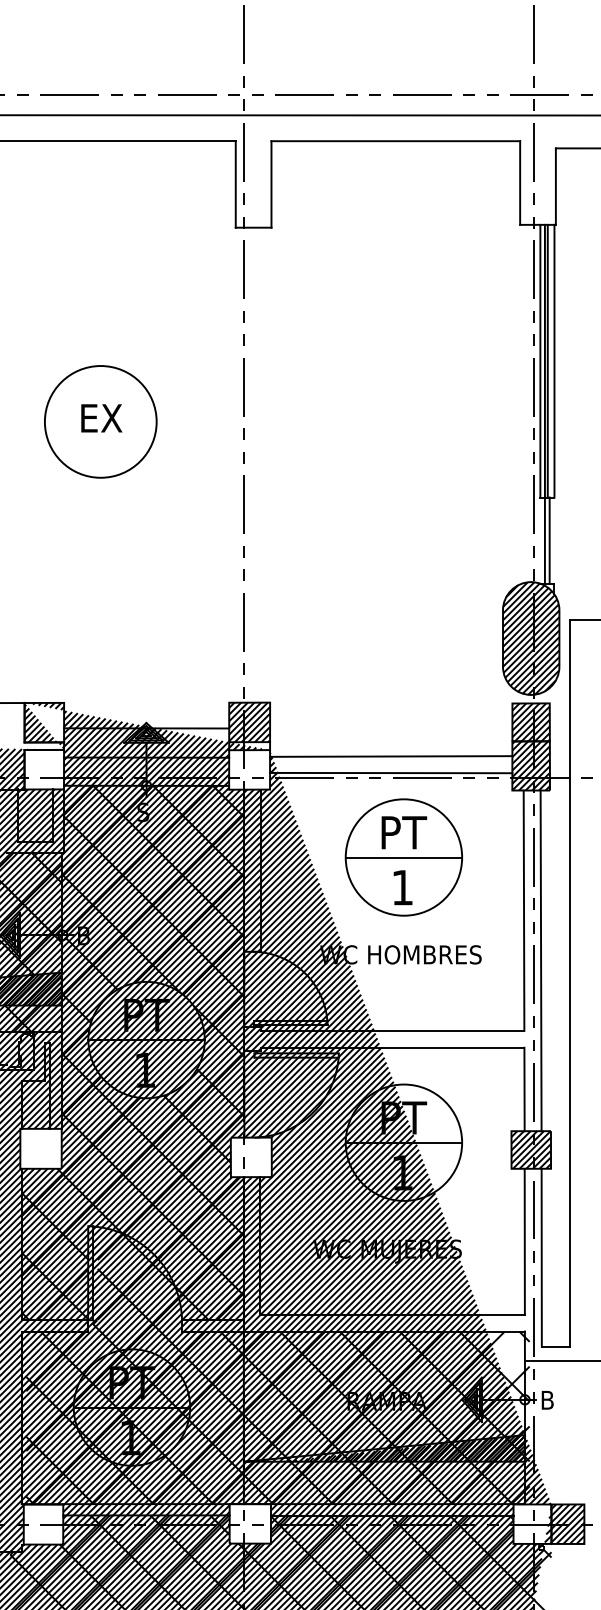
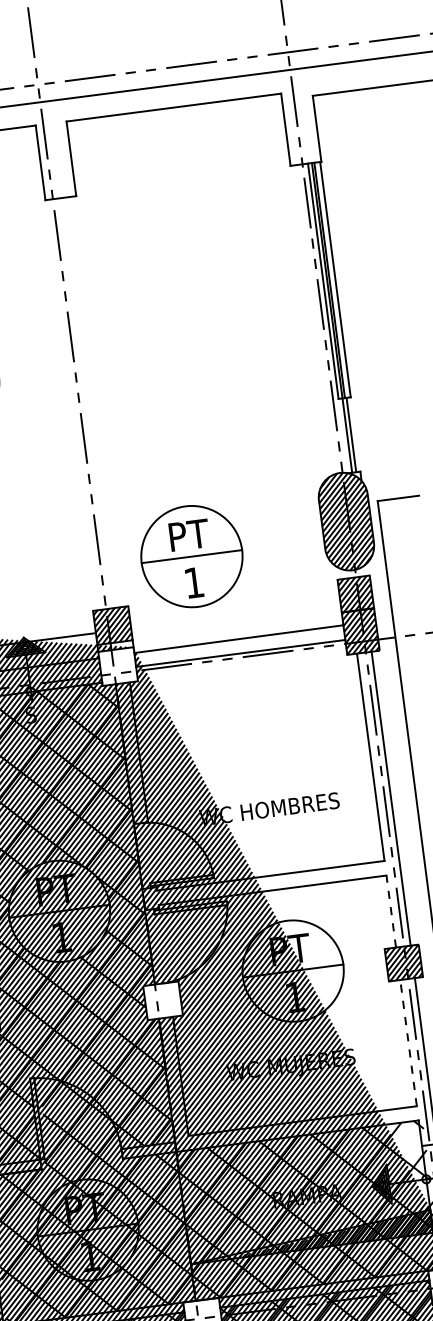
part: (403, 857) -> (191, 556), moved
line: (524, 1089) -> (391, 911), solid -> dashed
line: (524, 1241) -> (408, 1042), solid -> dashed

